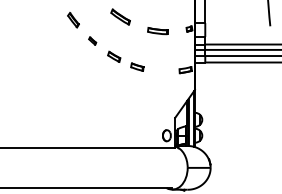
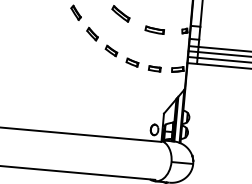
part: (92, 40) -> (92, 33), size x1.67
part: (161, 71) -> (154, 68), added

